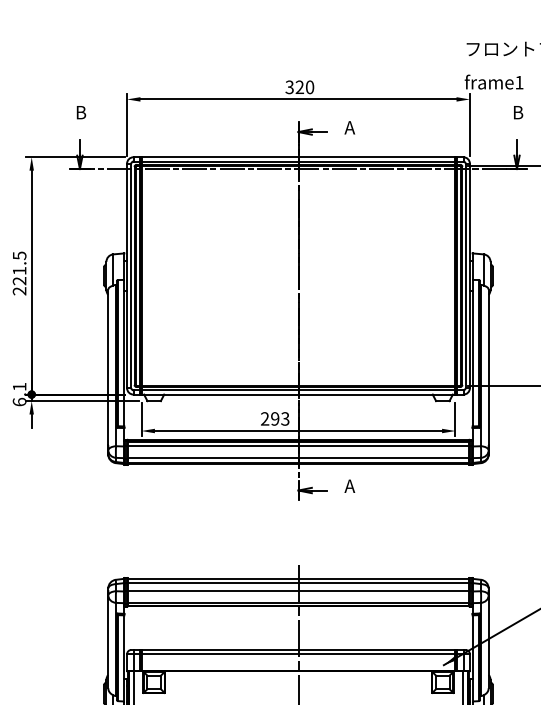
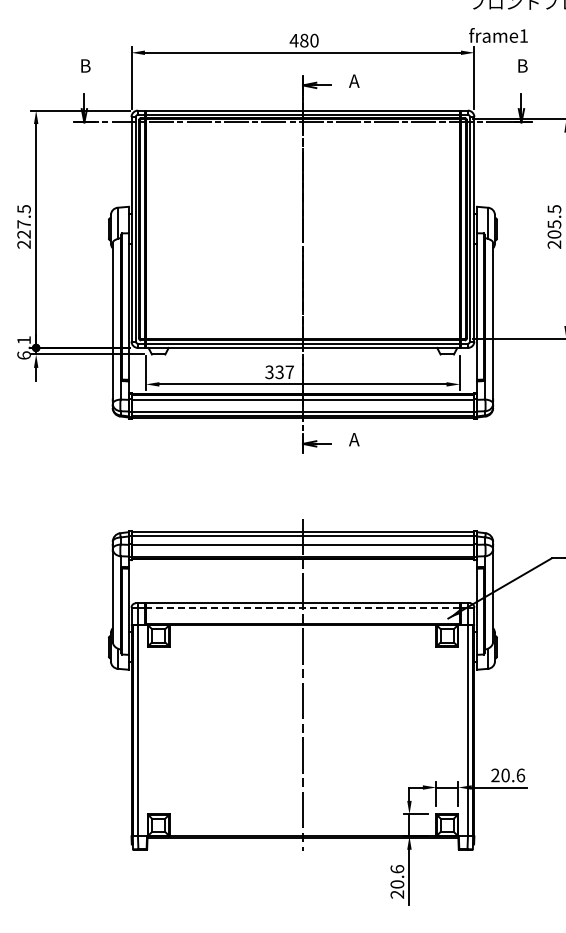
text: (294, 87) -> (298, 40), 320 -> 480
text: (19, 271) -> (23, 224), 221.5 -> 227.5
text: (275, 419) -> (279, 372), 293 -> 337
line: (298, 654) -> (302, 607), solid -> dashed

